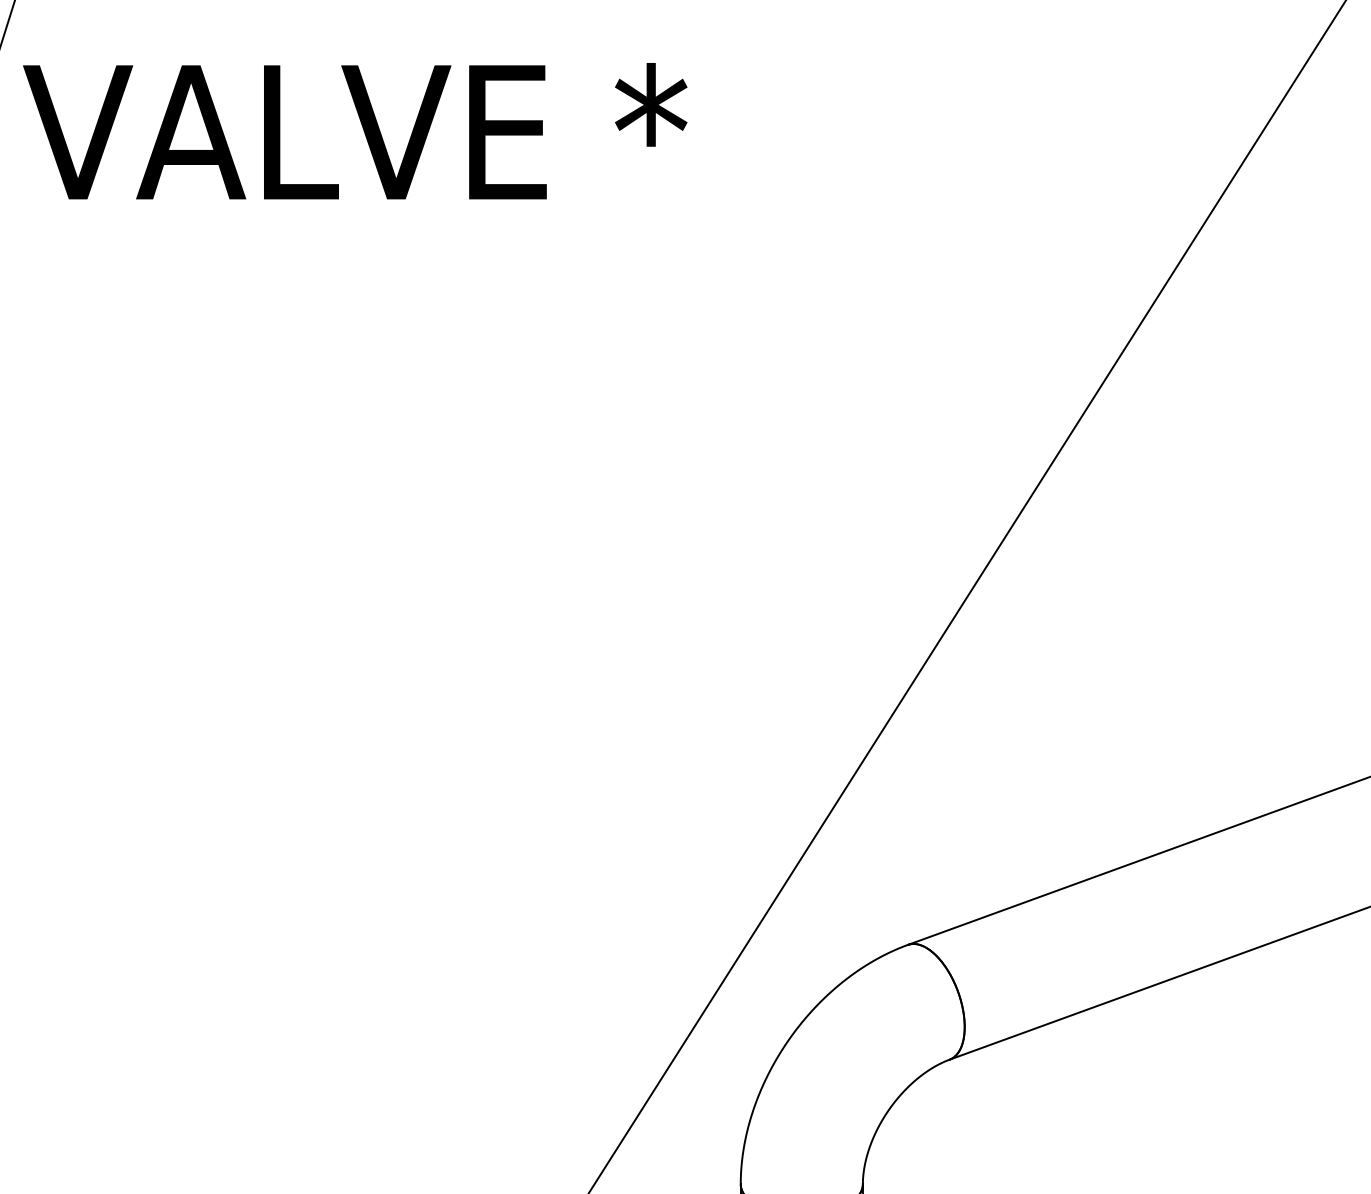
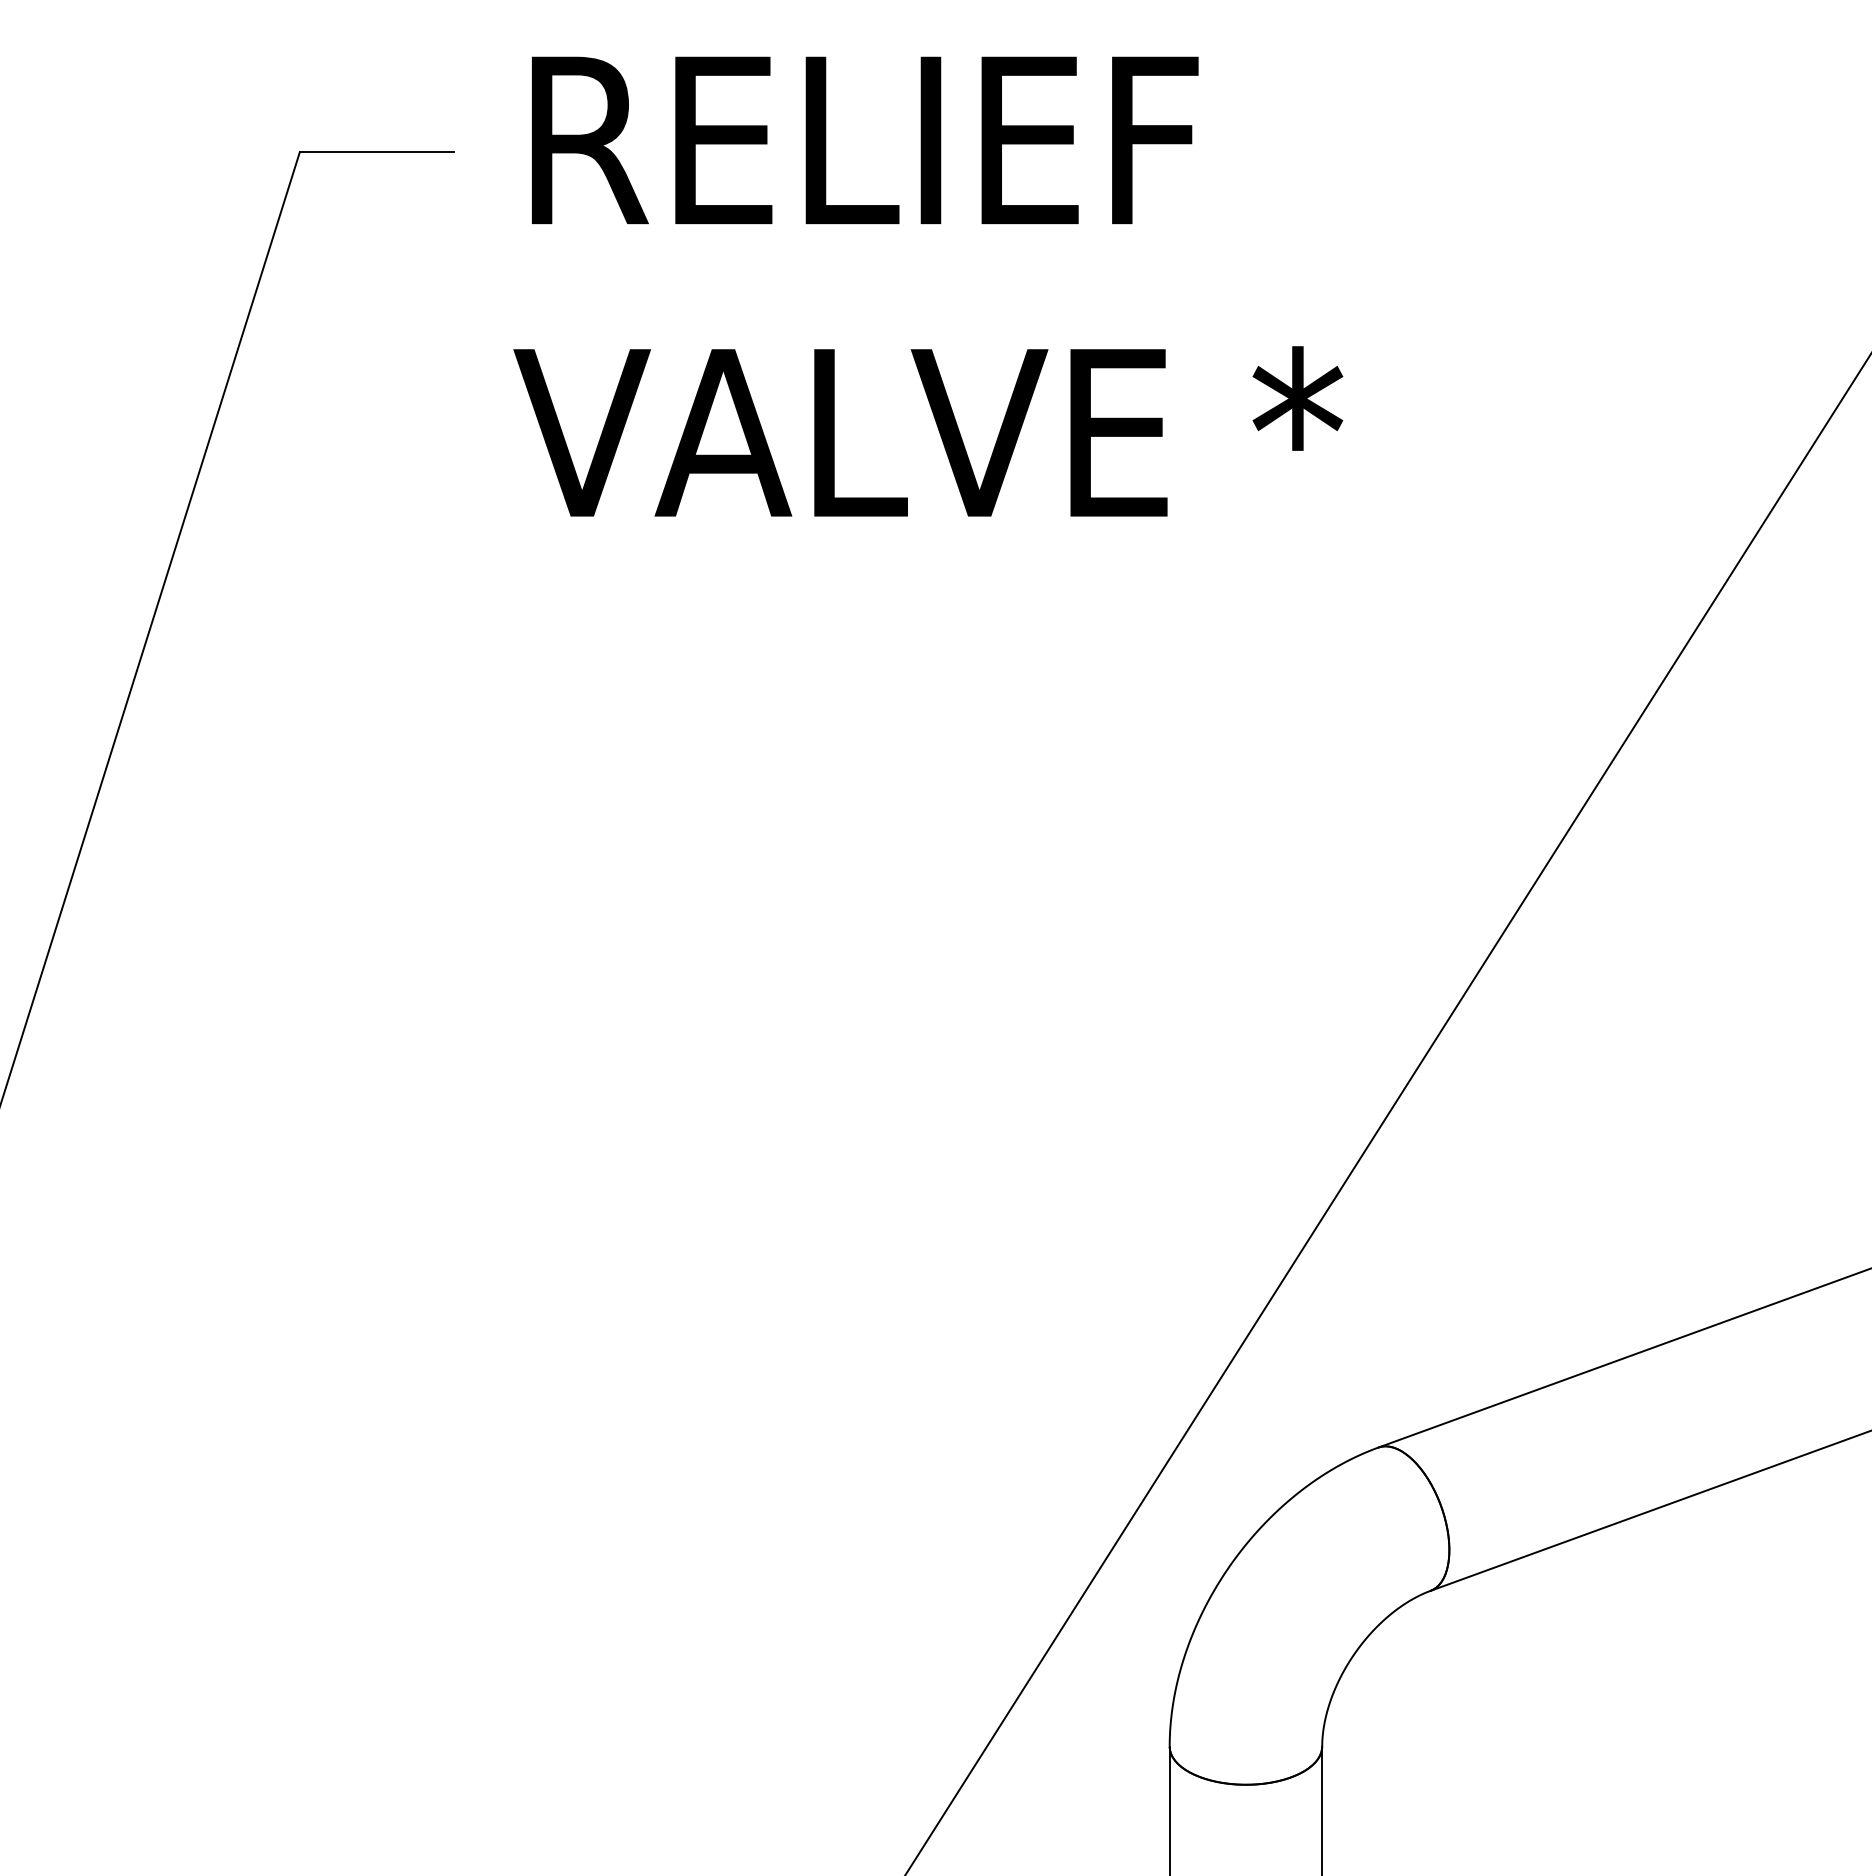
text: (355, 131) -> (928, 431), moved

